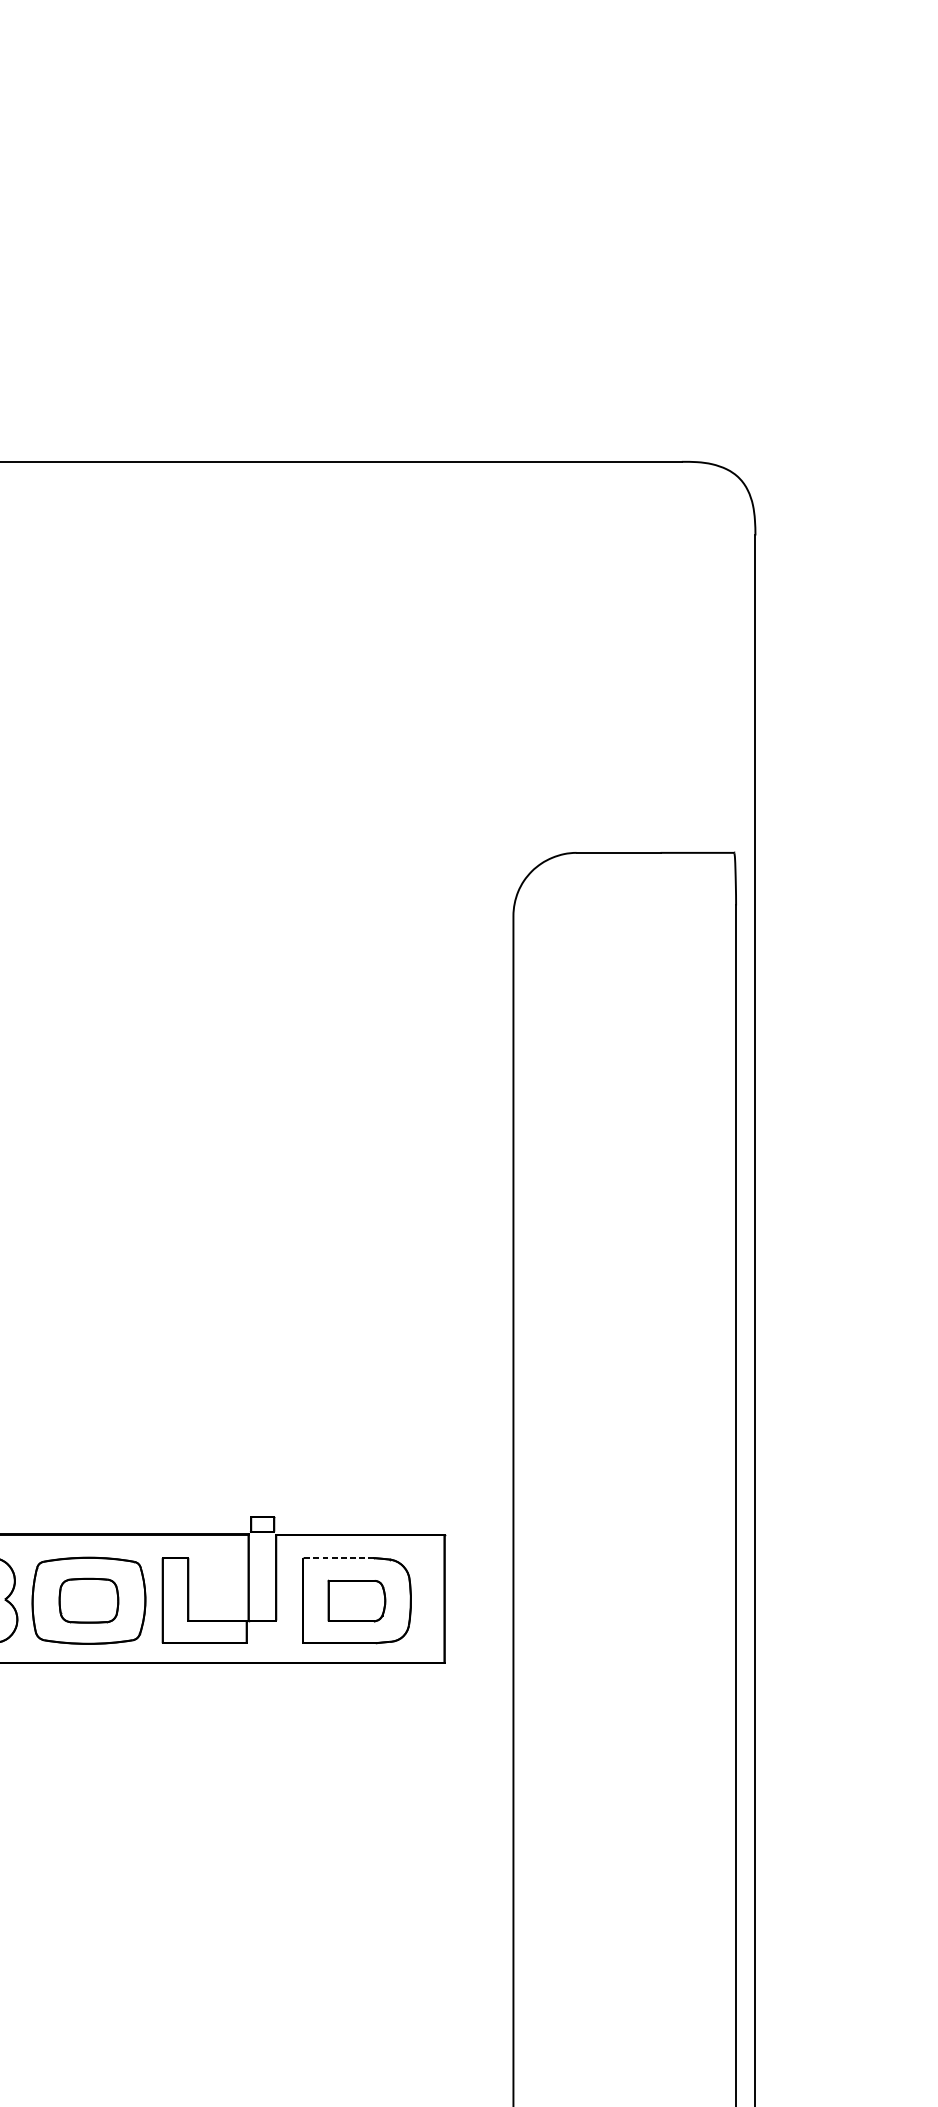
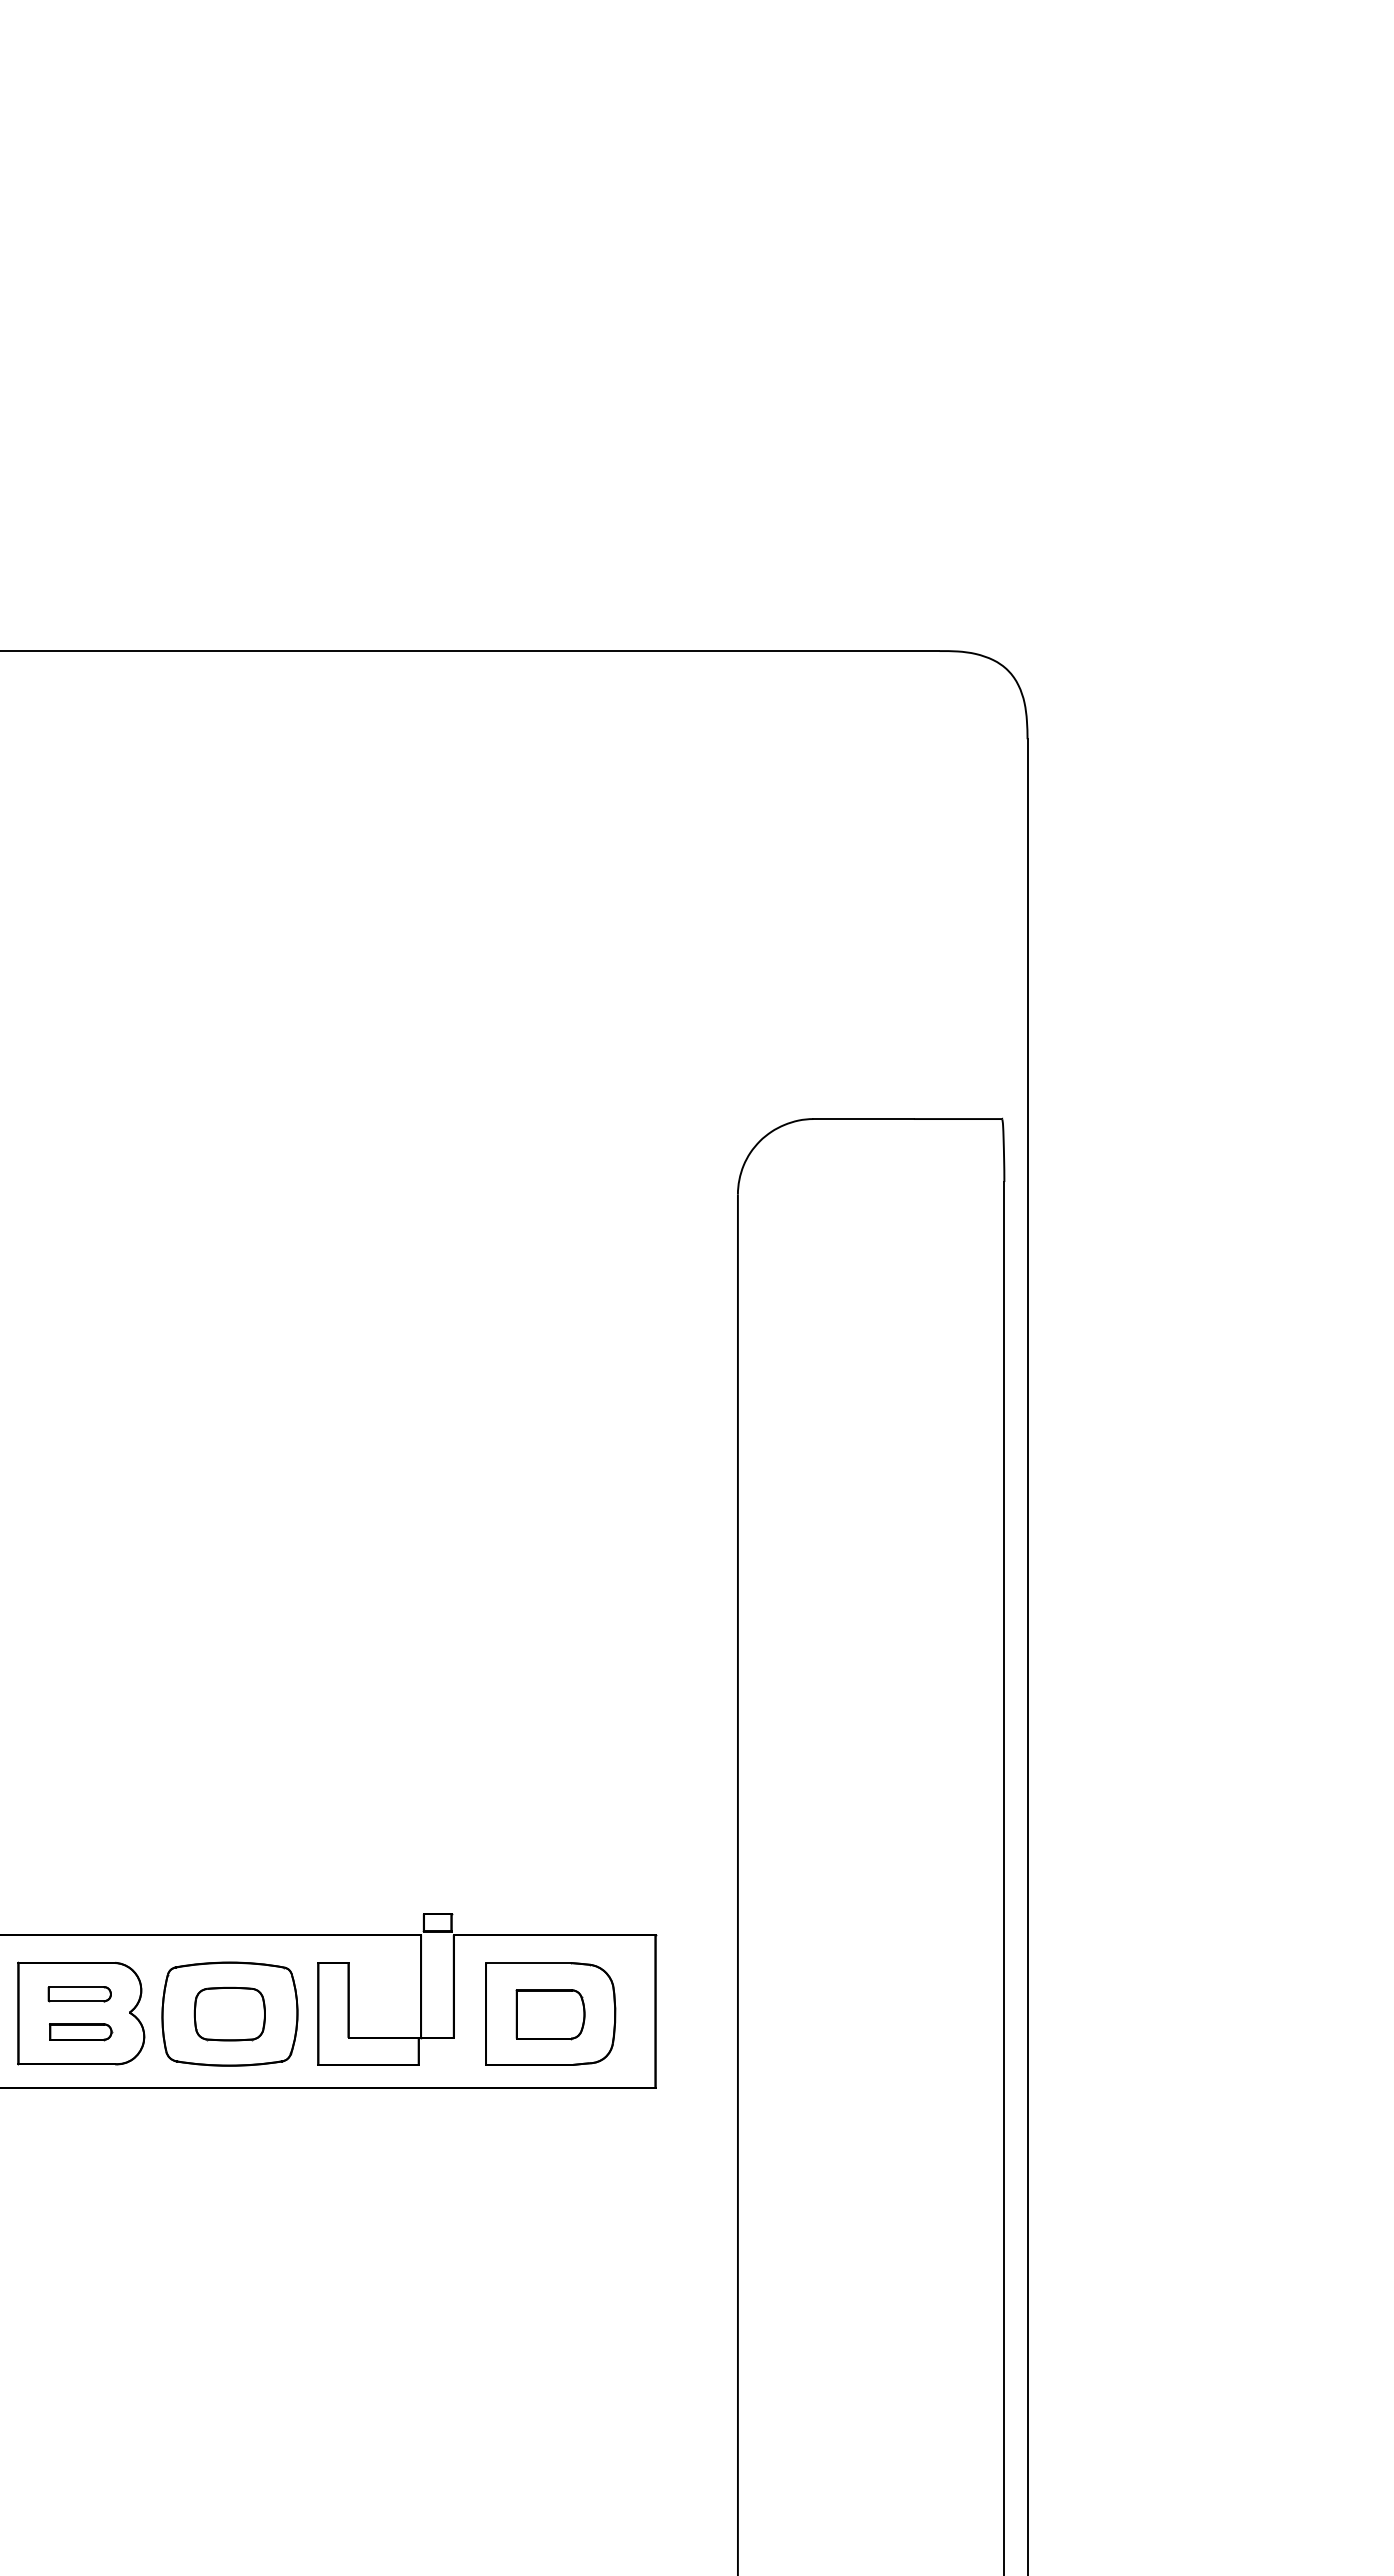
line: (338, 1558) -> (528, 1963), dashed -> solid

